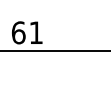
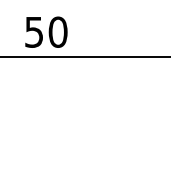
text: (27, 32) -> (46, 31), 61 -> 50

